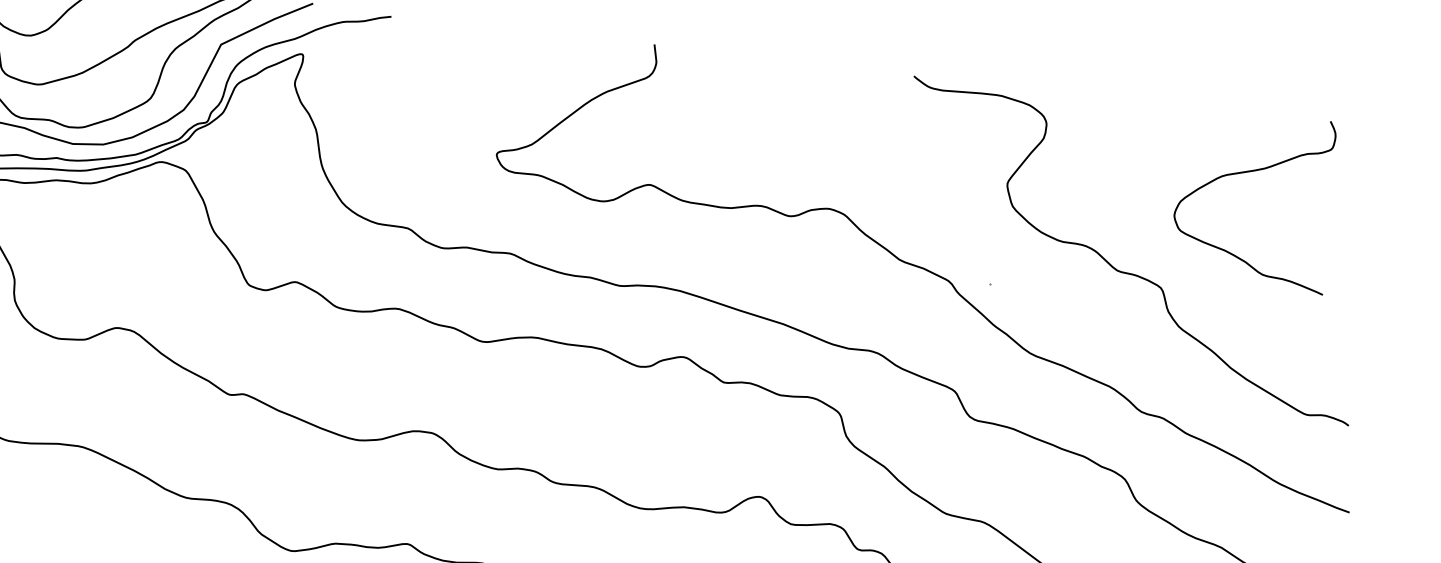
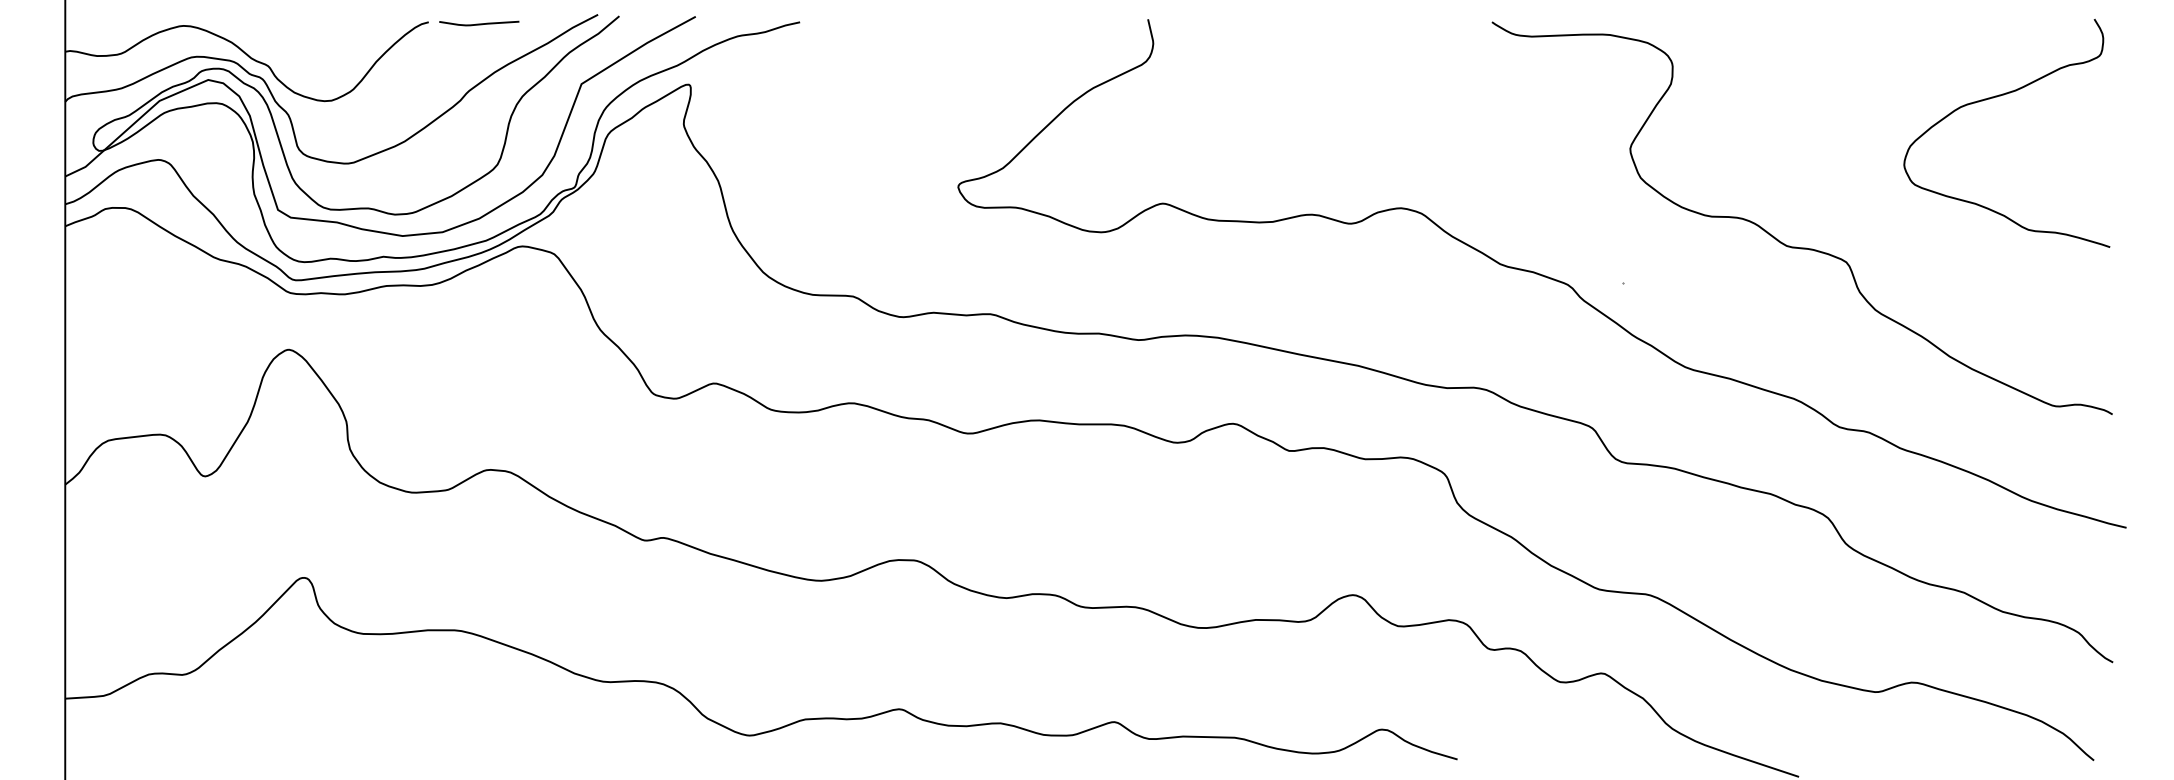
curve: (1250, 172) -> (1997, 97), moved

